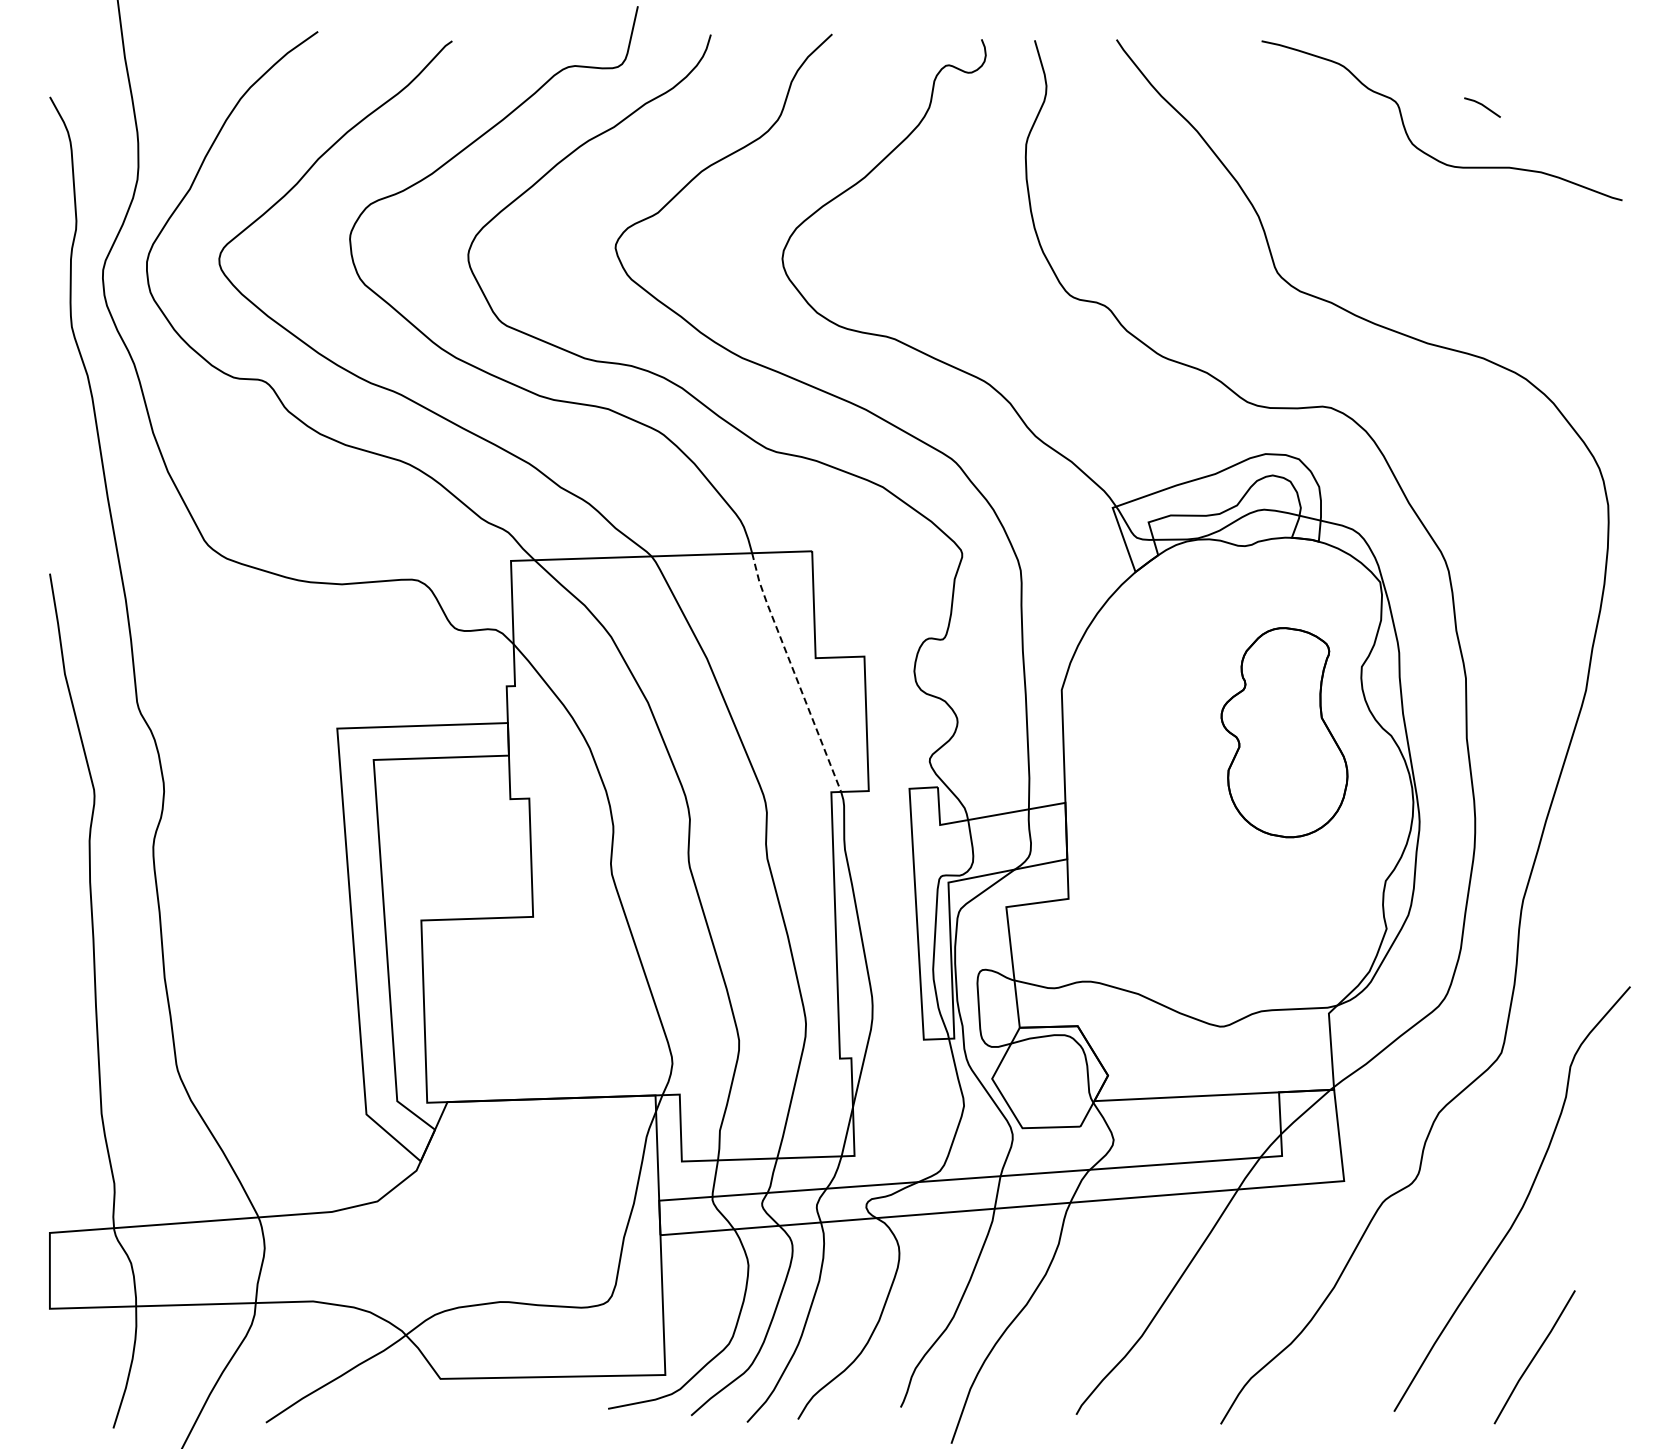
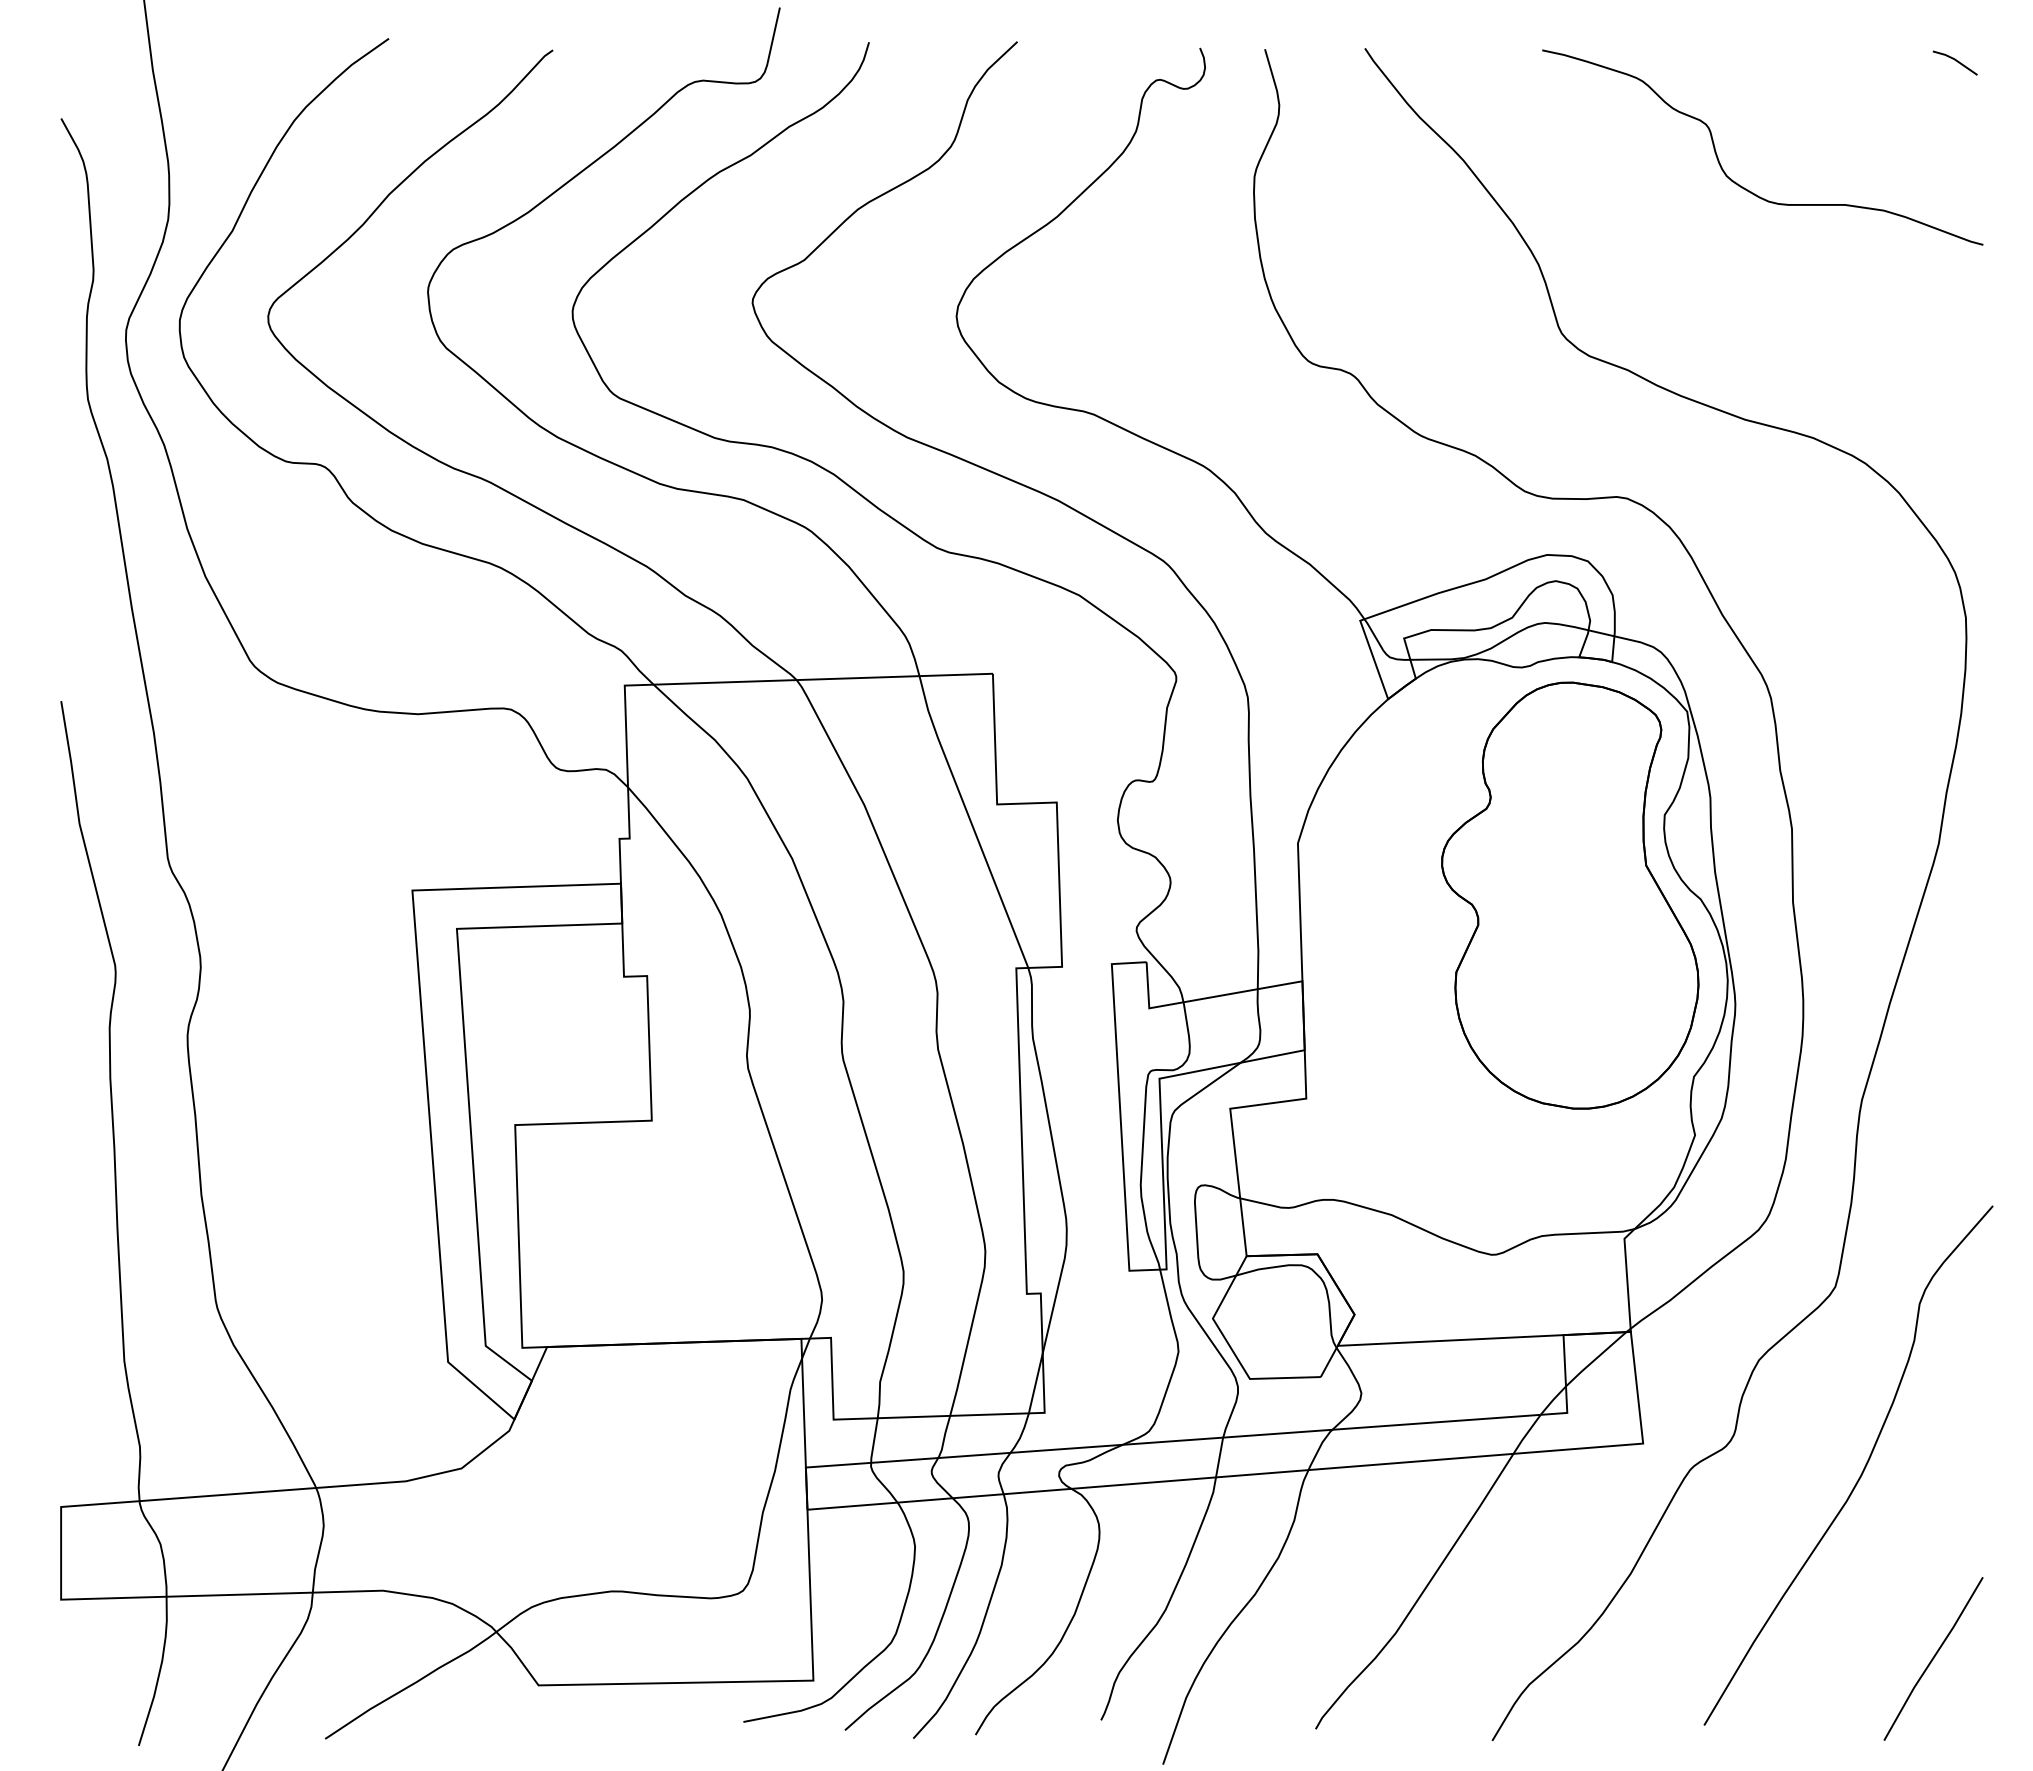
line: (1482, 106) -> (1955, 61), moved
line: (794, 672) -> (971, 821), dashed -> solid
part: (1284, 732) -> (1570, 895), size x1.67
line: (1534, 1357) -> (1933, 1659), moved

